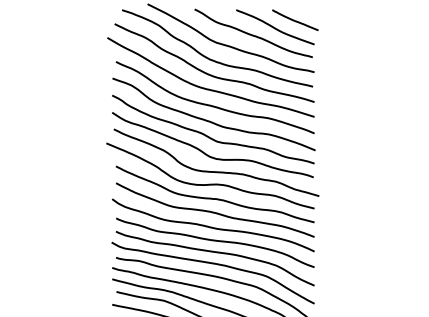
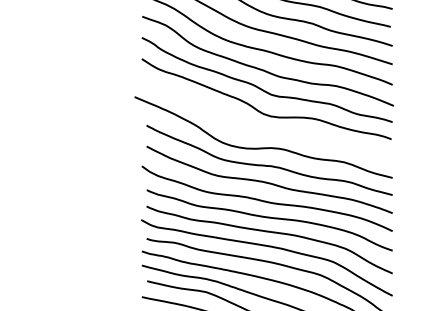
curve: (216, 171) -> (271, 131), removed

